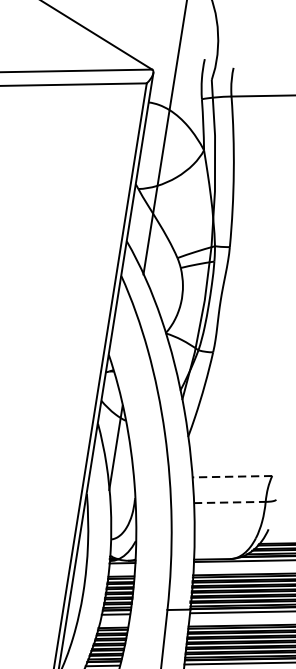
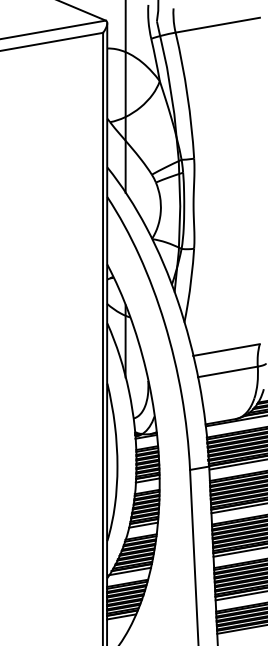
line: (232, 477) -> (226, 350), dashed -> solid
line: (230, 502) -> (228, 371), dashed -> solid

